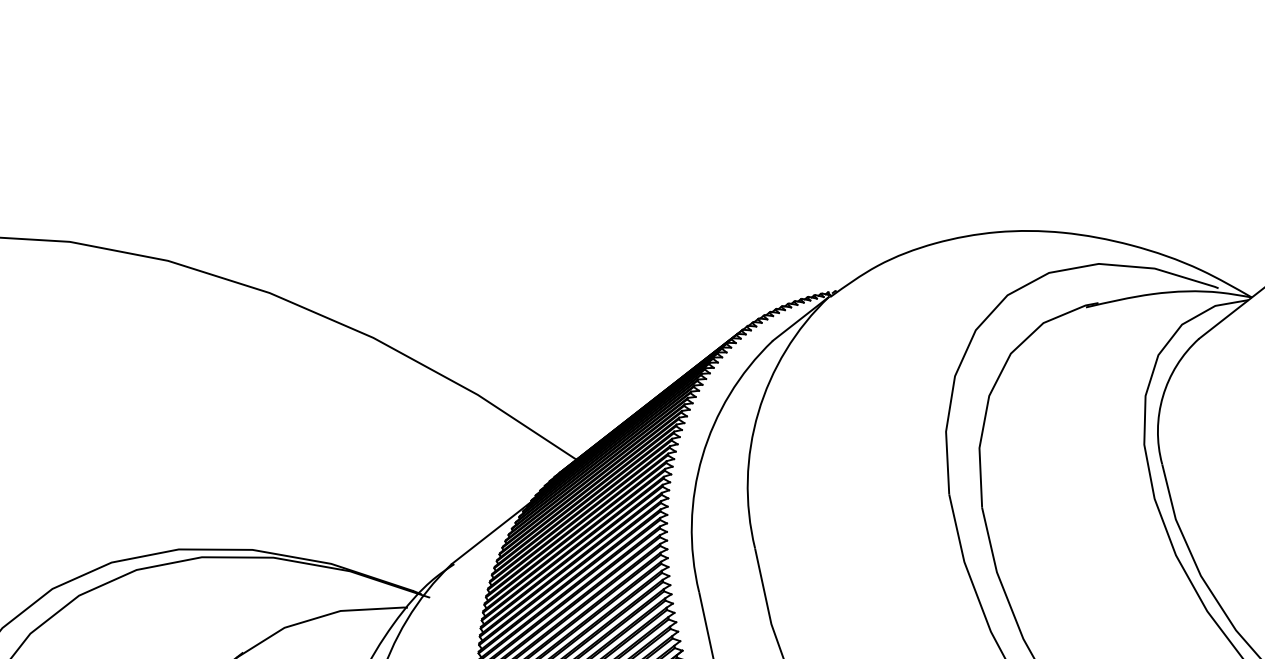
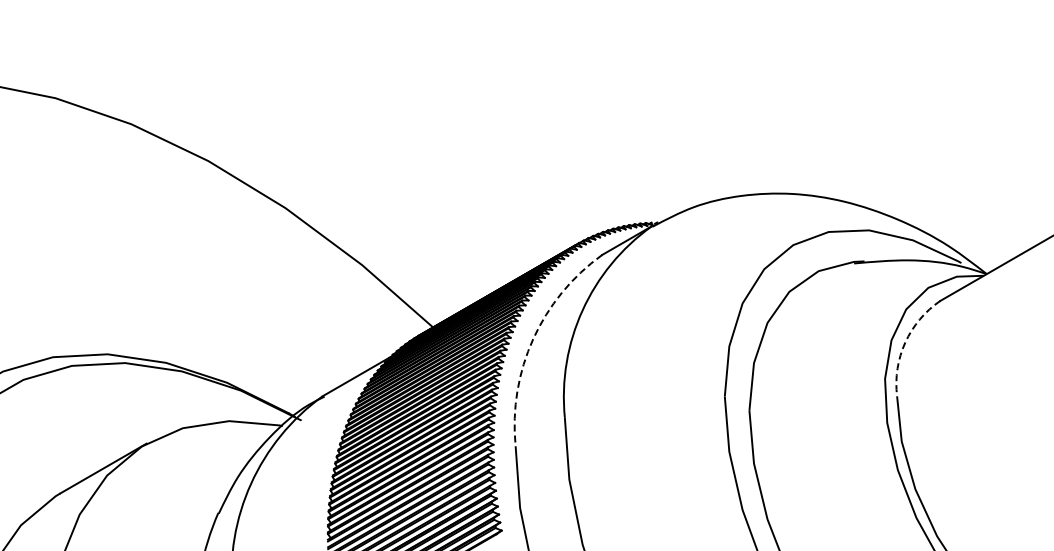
arc: (1163, 396) -> (905, 342), solid -> dashed
arc: (702, 457) -> (533, 339), solid -> dashed

